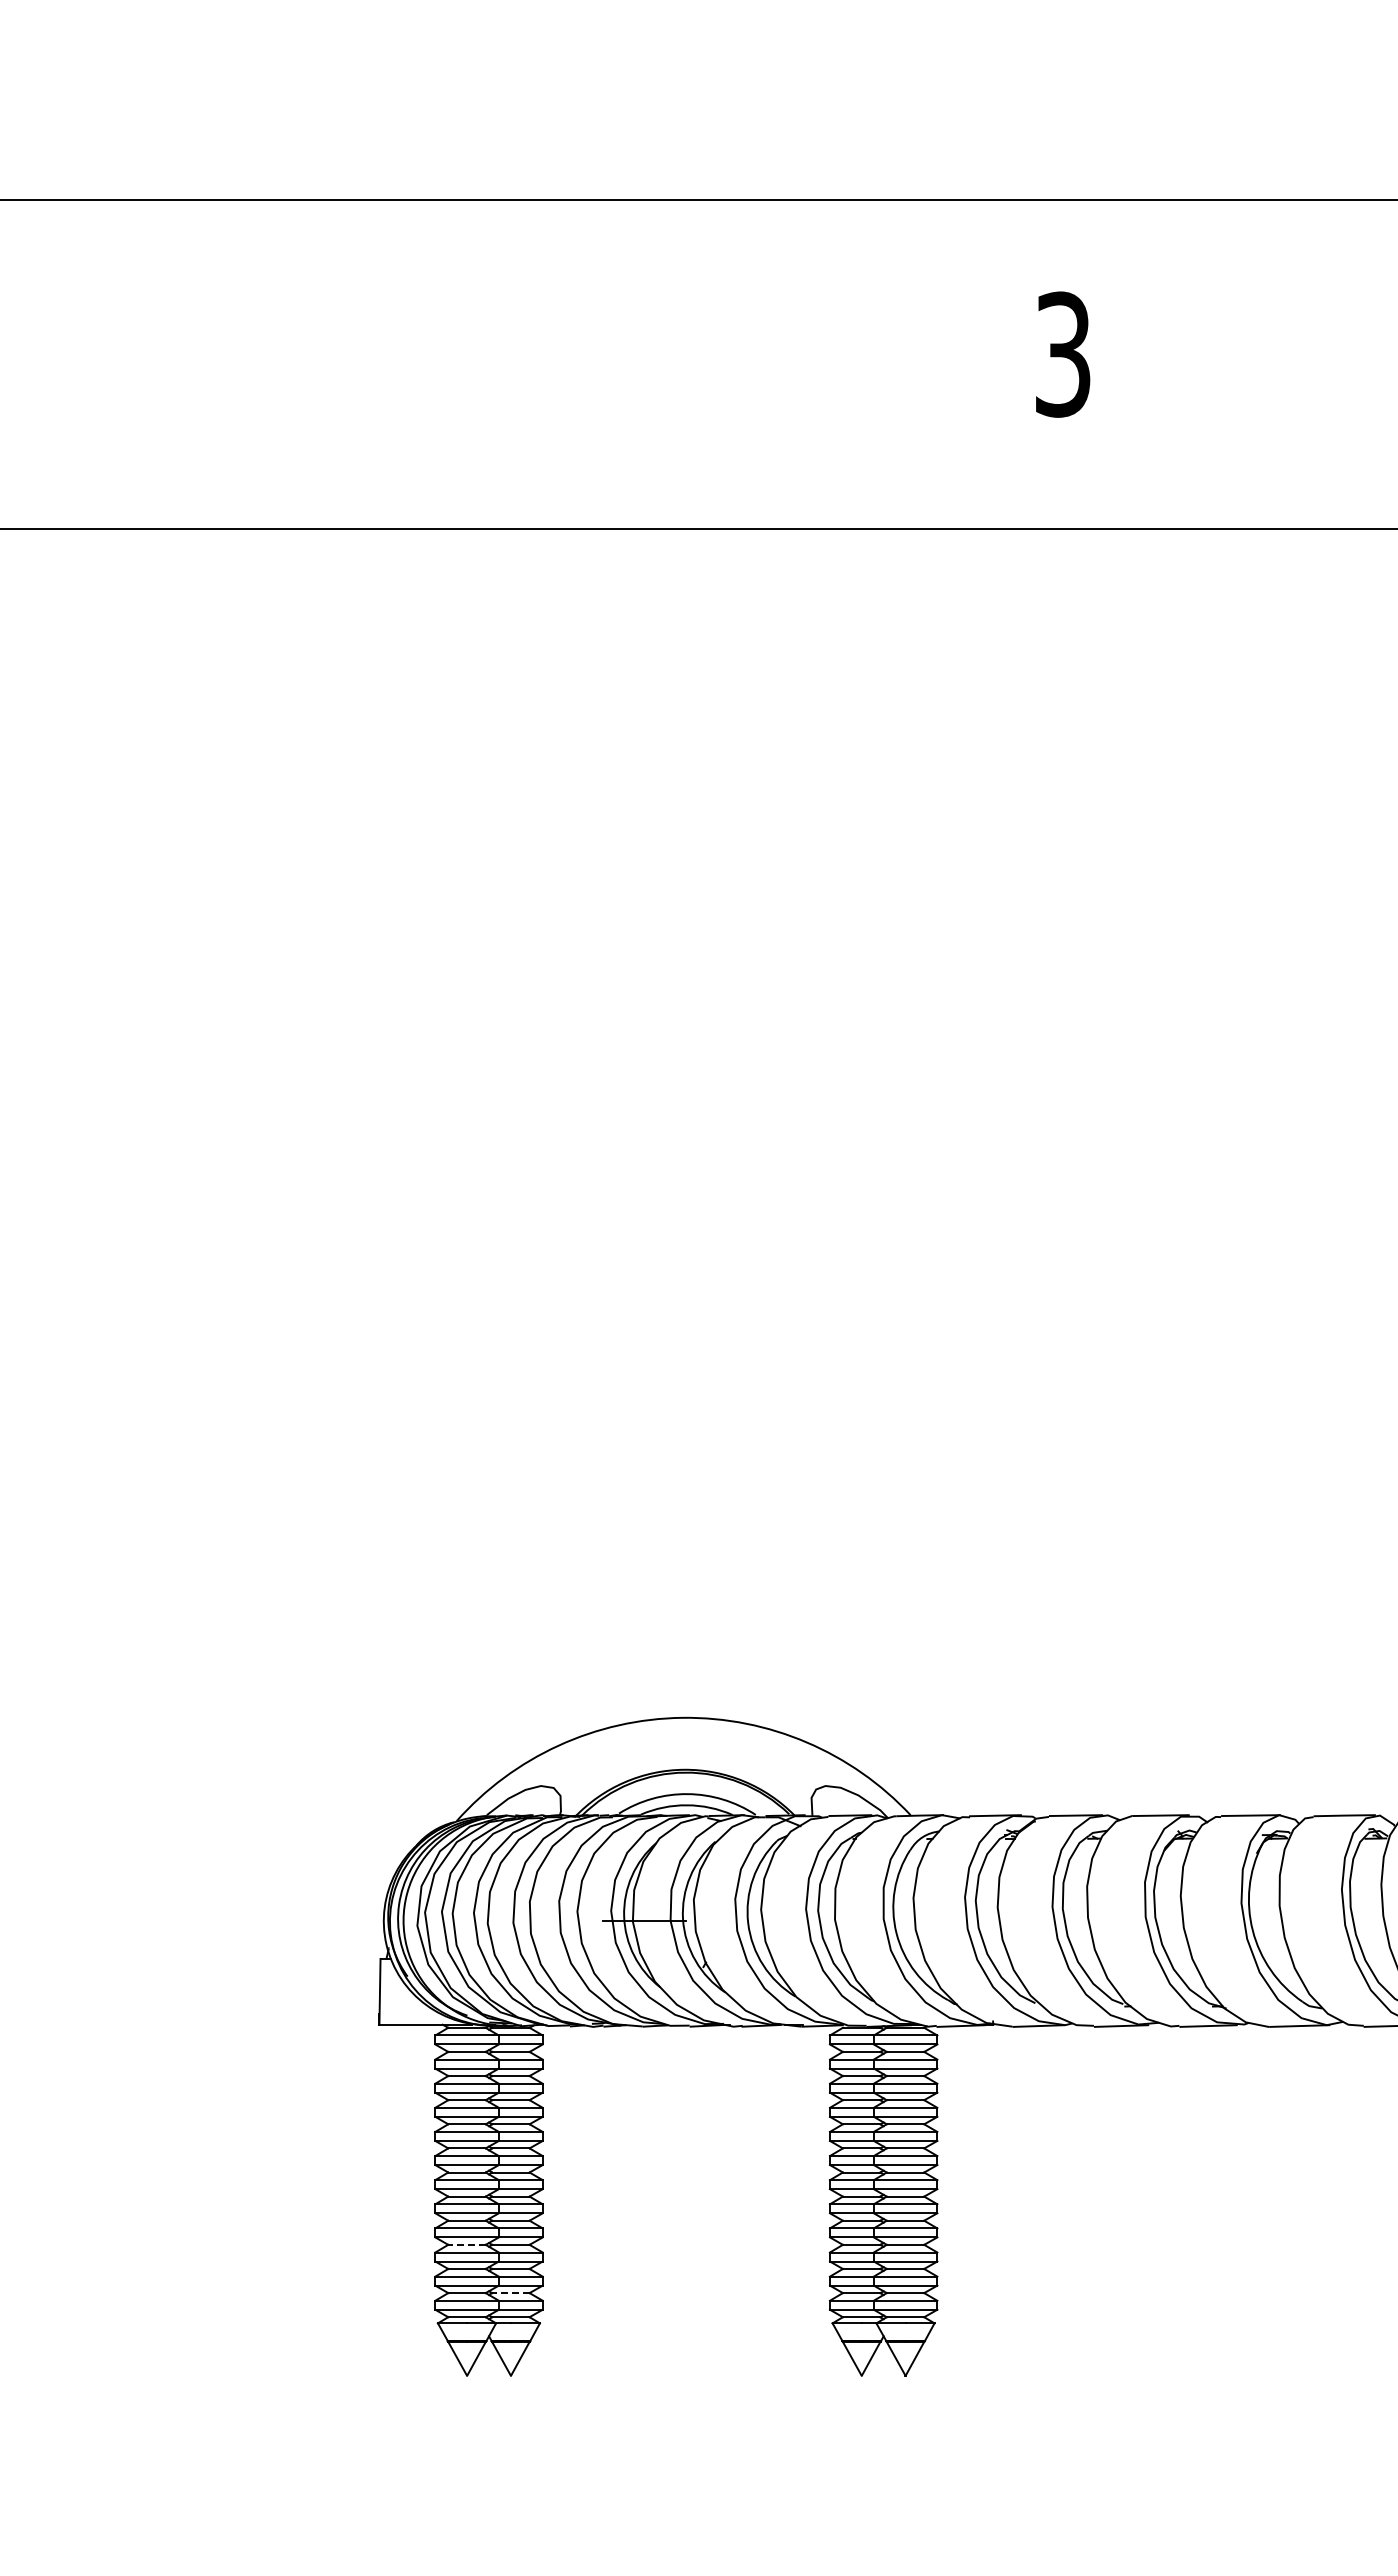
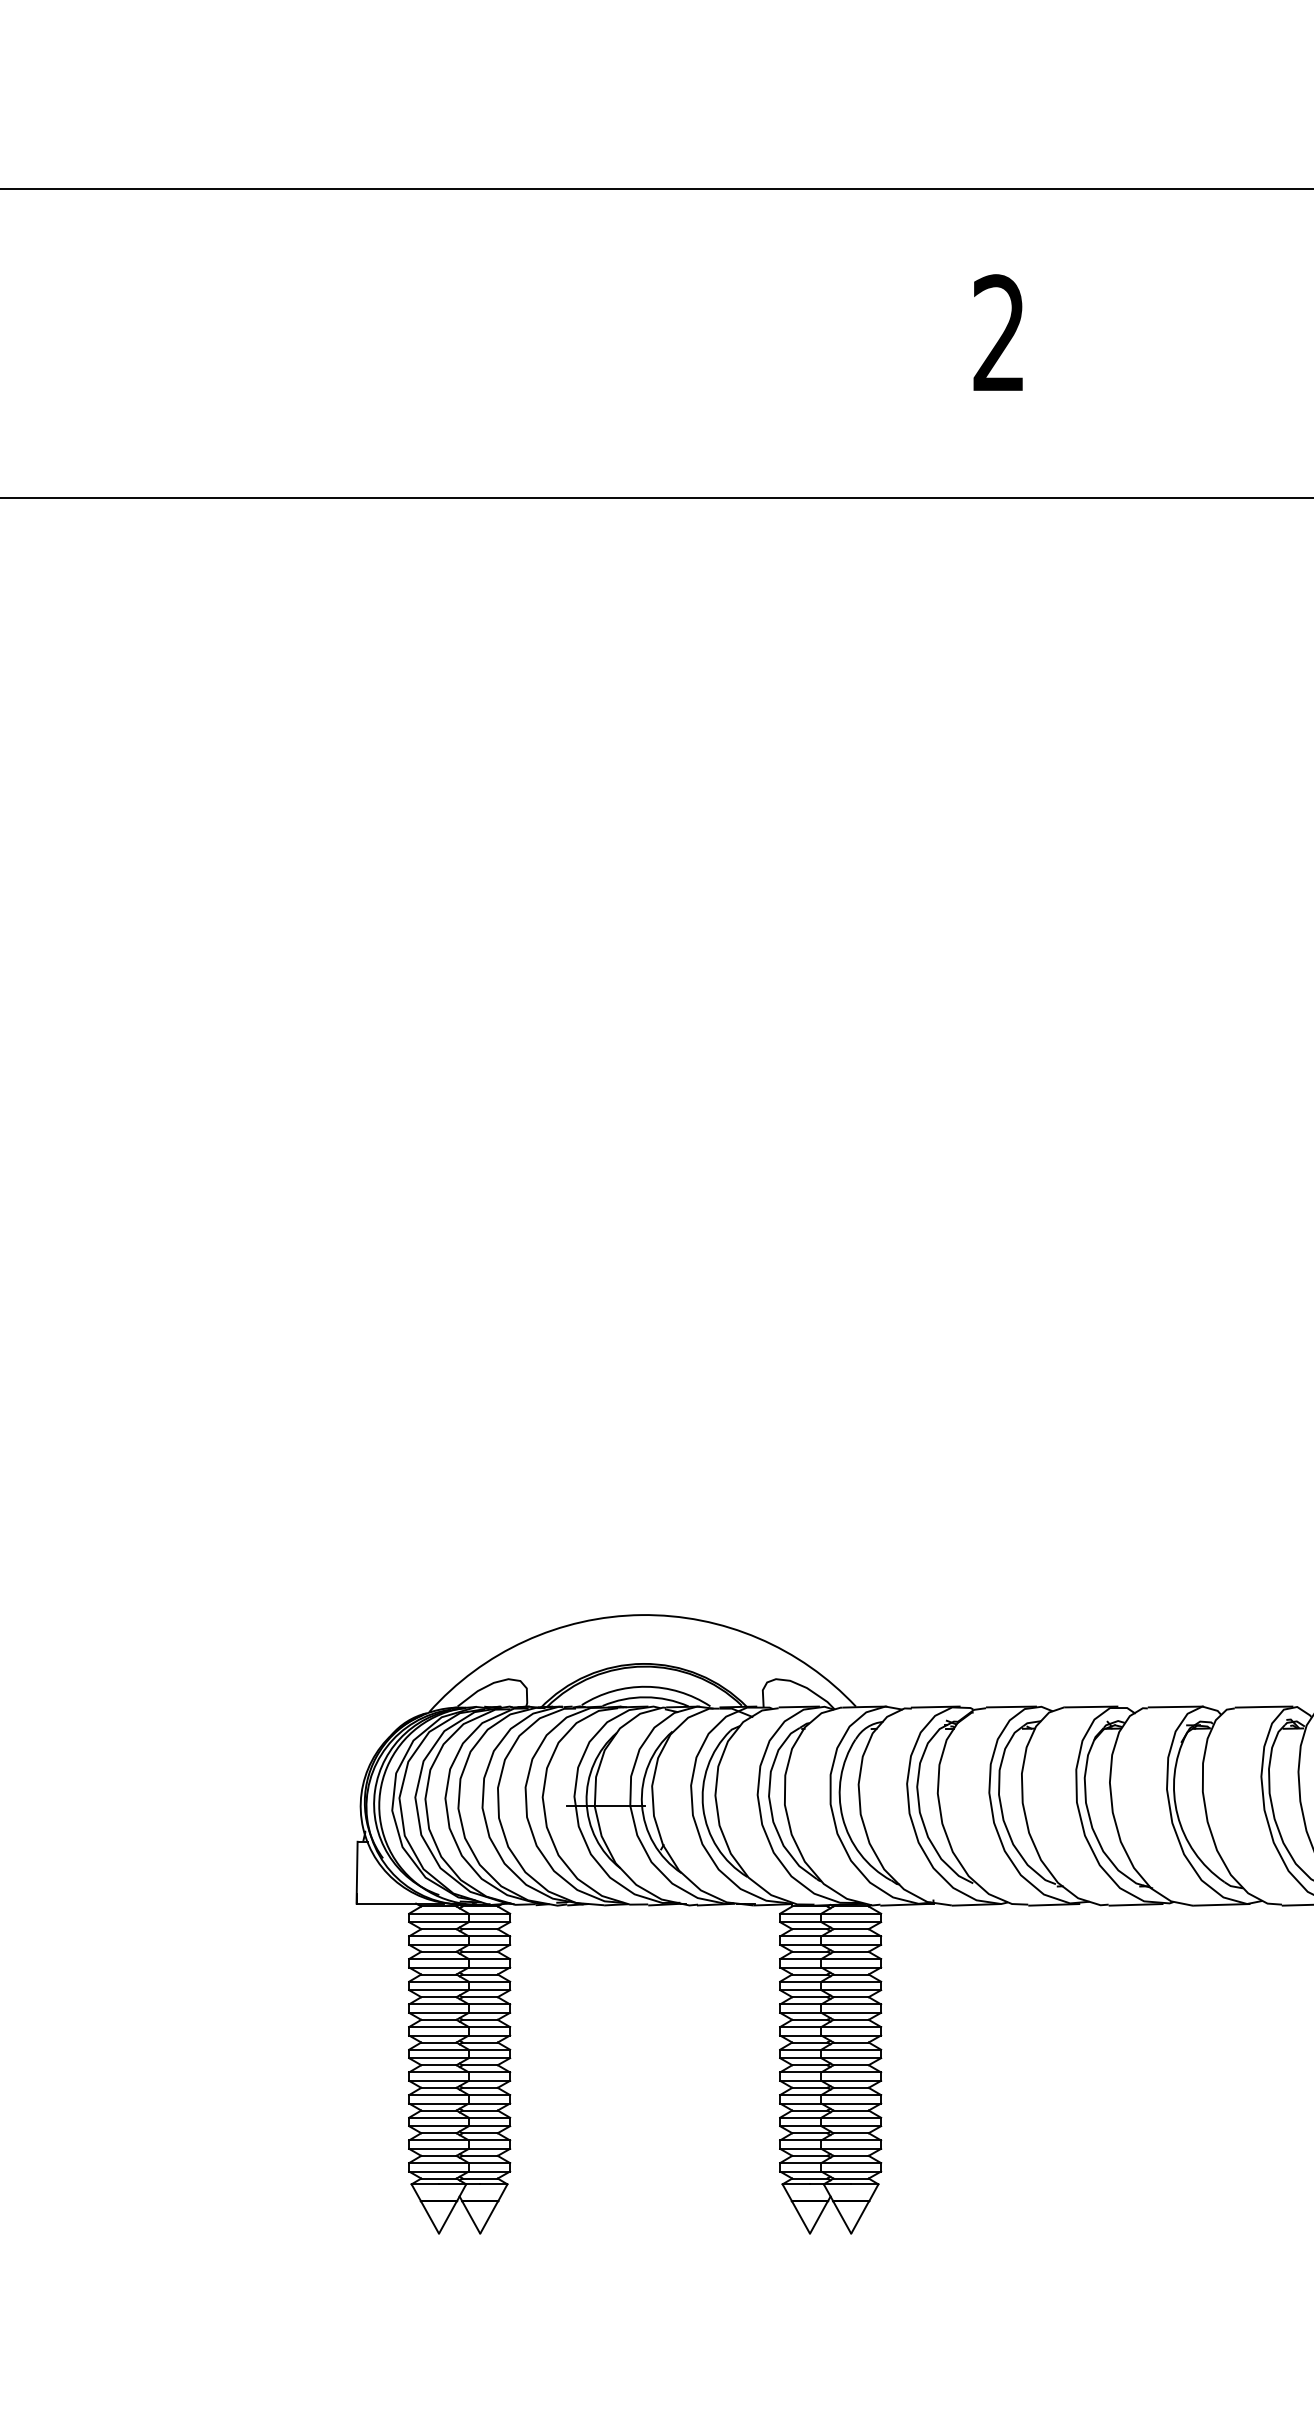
text: (1062, 354) -> (998, 333), 3 -> 2
line: (467, 2244) -> (439, 2110), dashed -> solid
line: (510, 2293) -> (479, 2156), dashed -> solid

